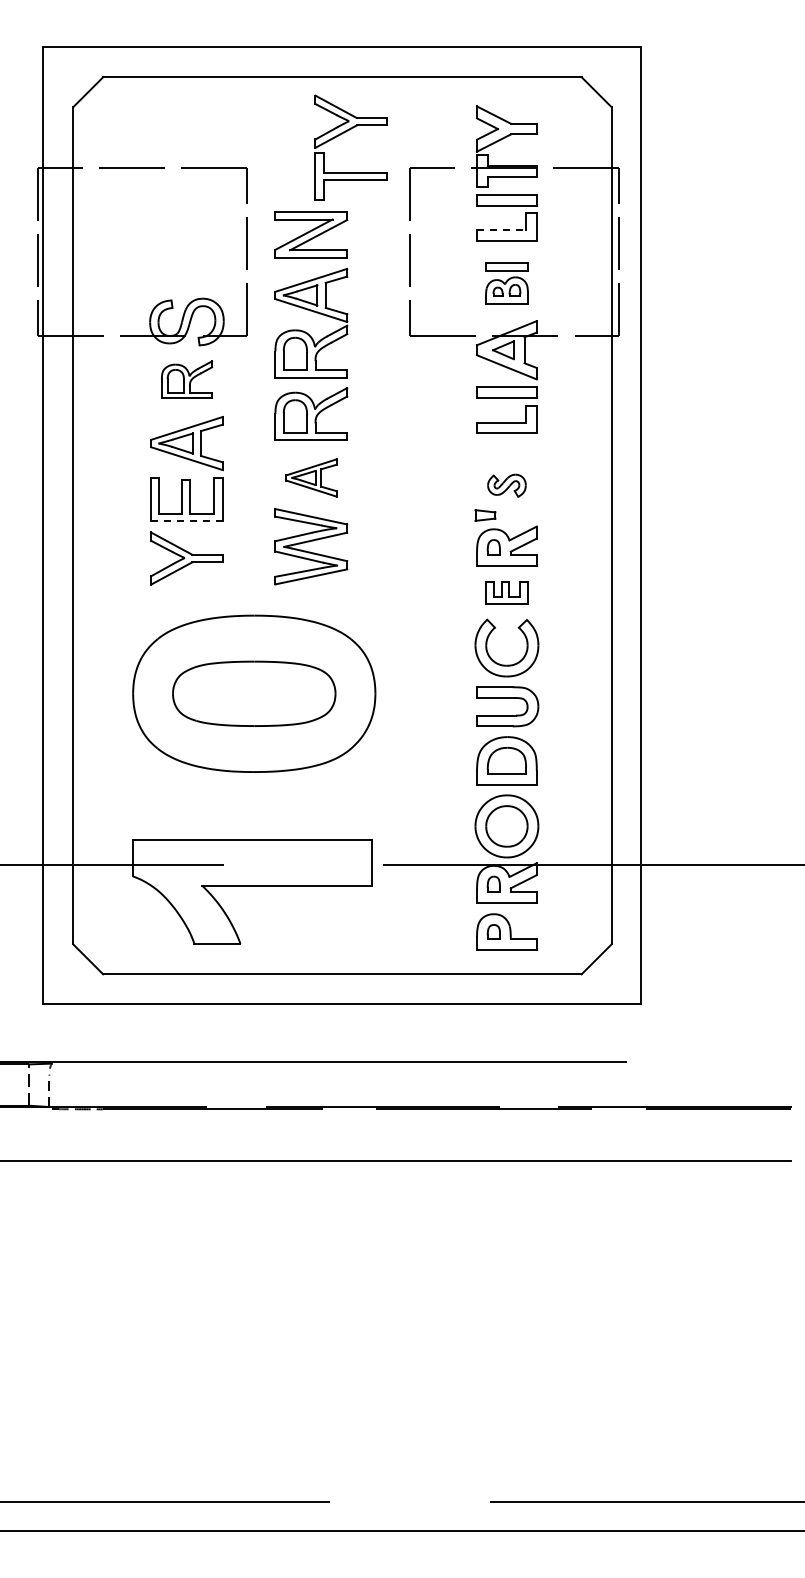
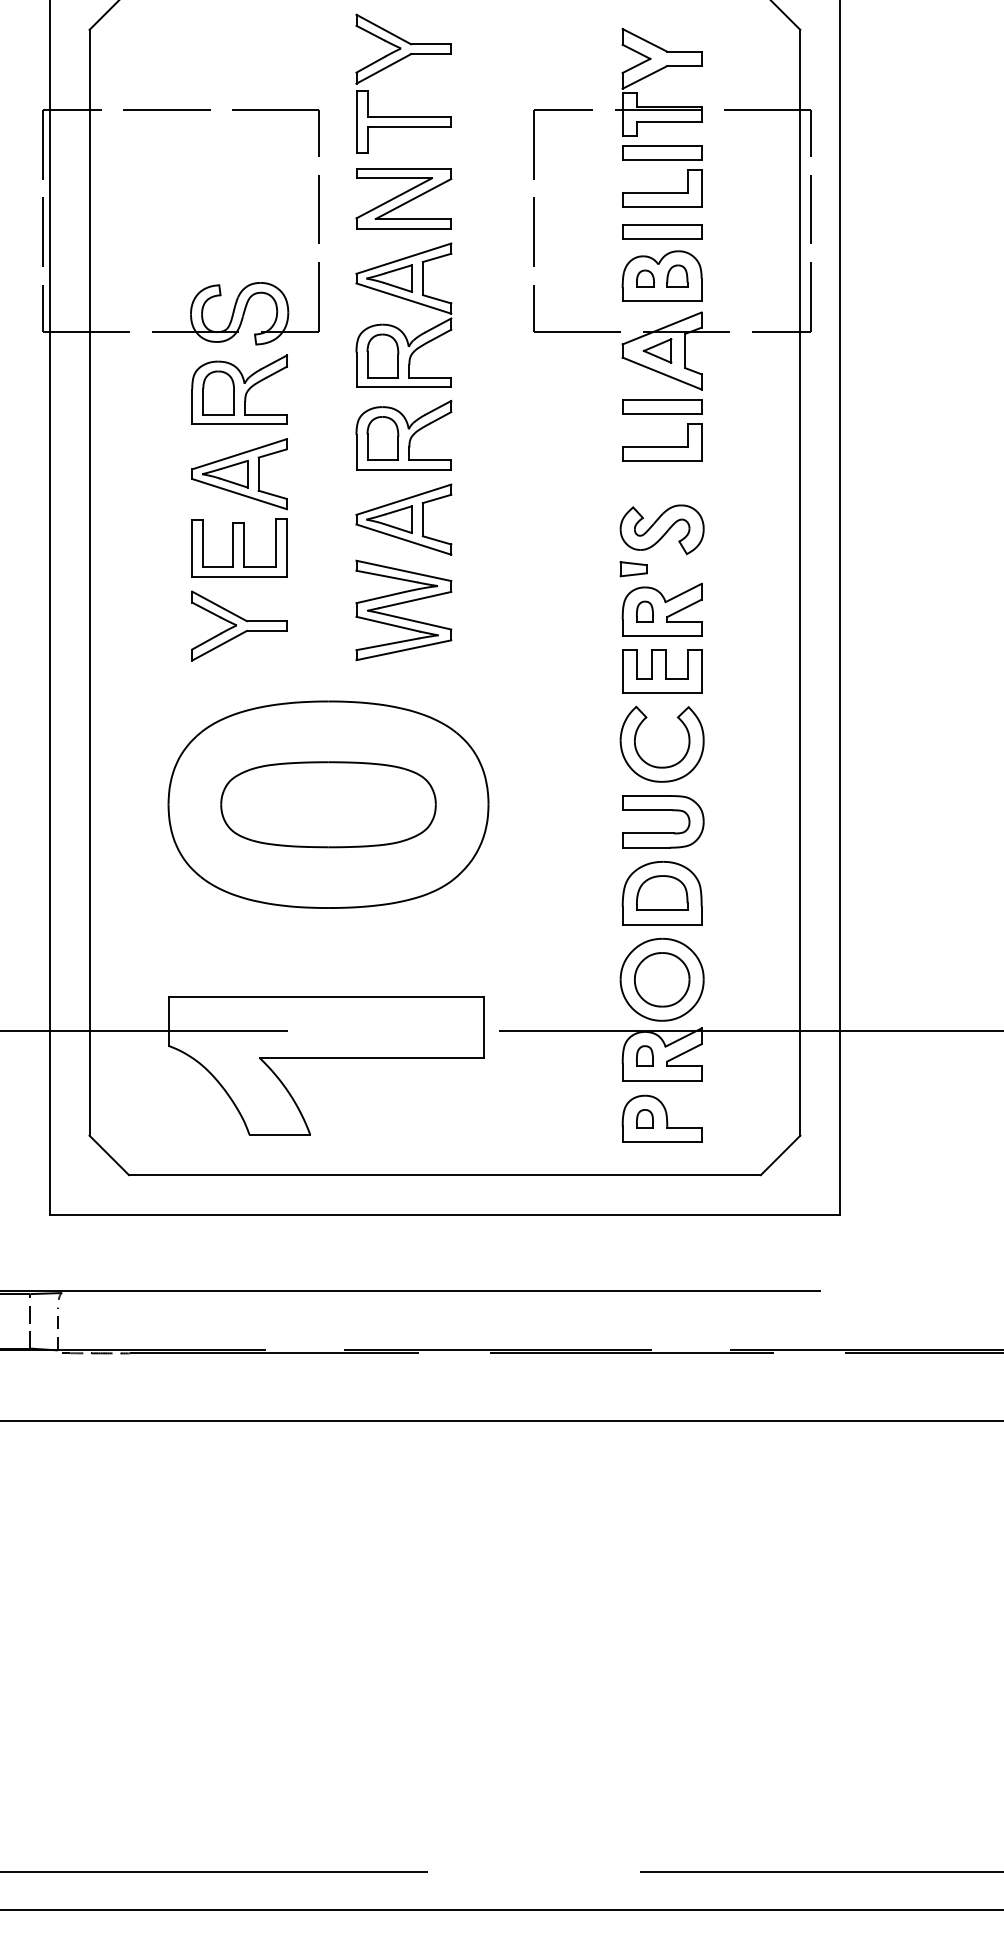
part: (344, 133) -> (394, 64), moved
line: (501, 230) -> (655, 192), dashed -> solid
part: (506, 283) -> (661, 262), size x1.43
part: (186, 379) -> (239, 389), size x1.43
part: (311, 477) -> (404, 519), size x1.43
part: (506, 485) -> (661, 529), size x1.67
line: (186, 521) -> (239, 577), dashed -> solid
part: (506, 592) -> (661, 670), size x1.43

